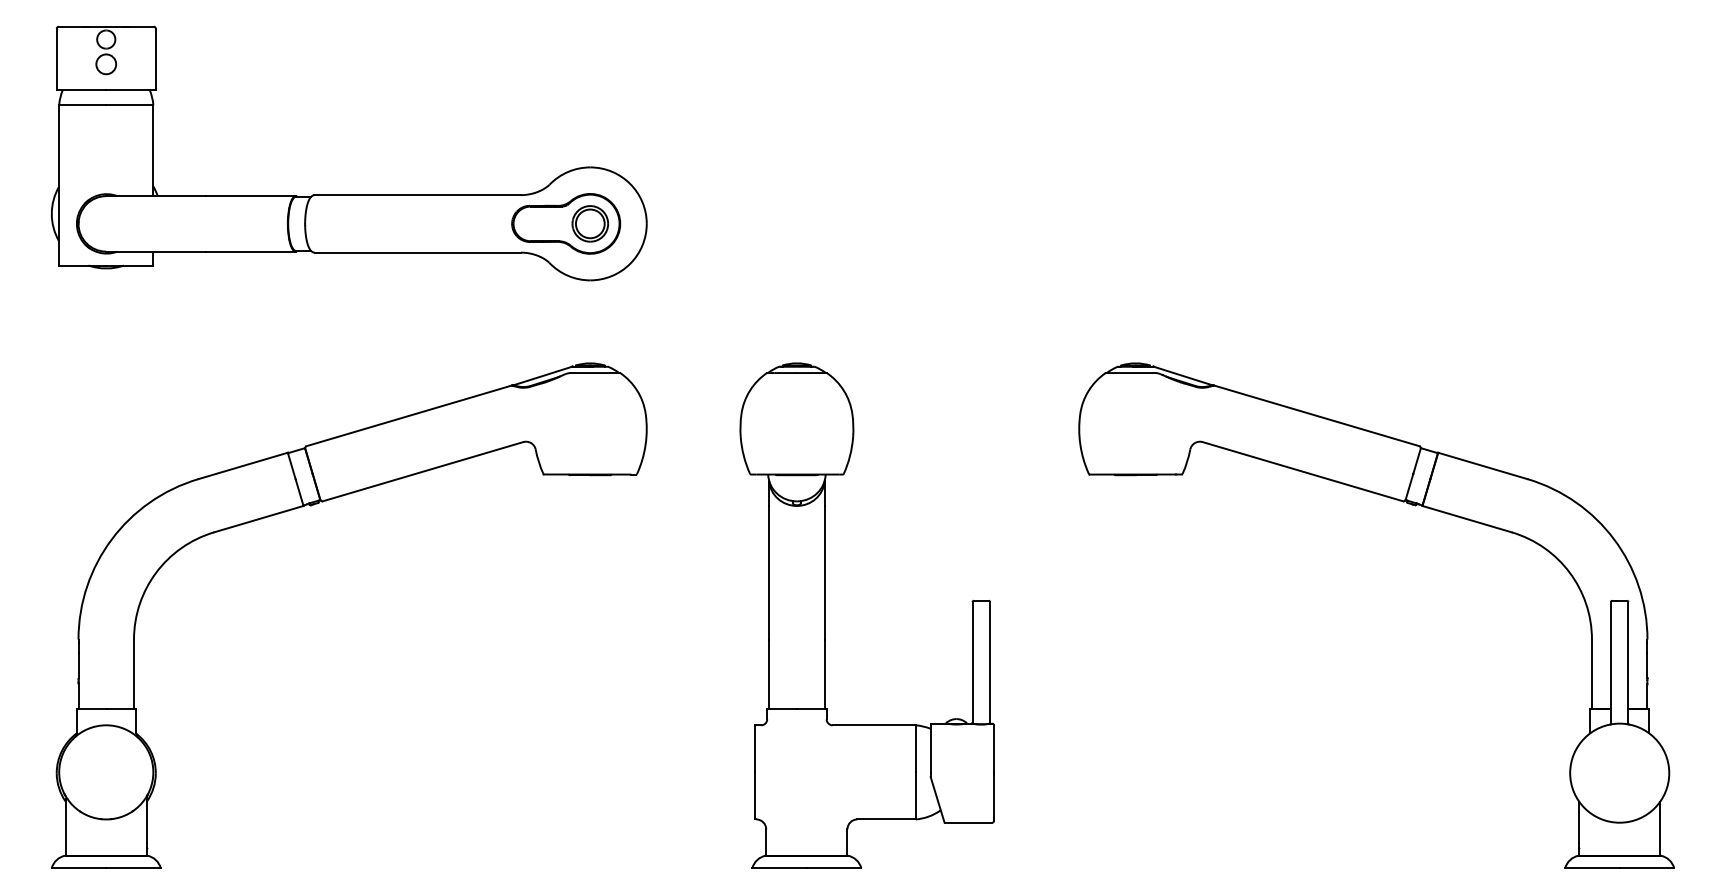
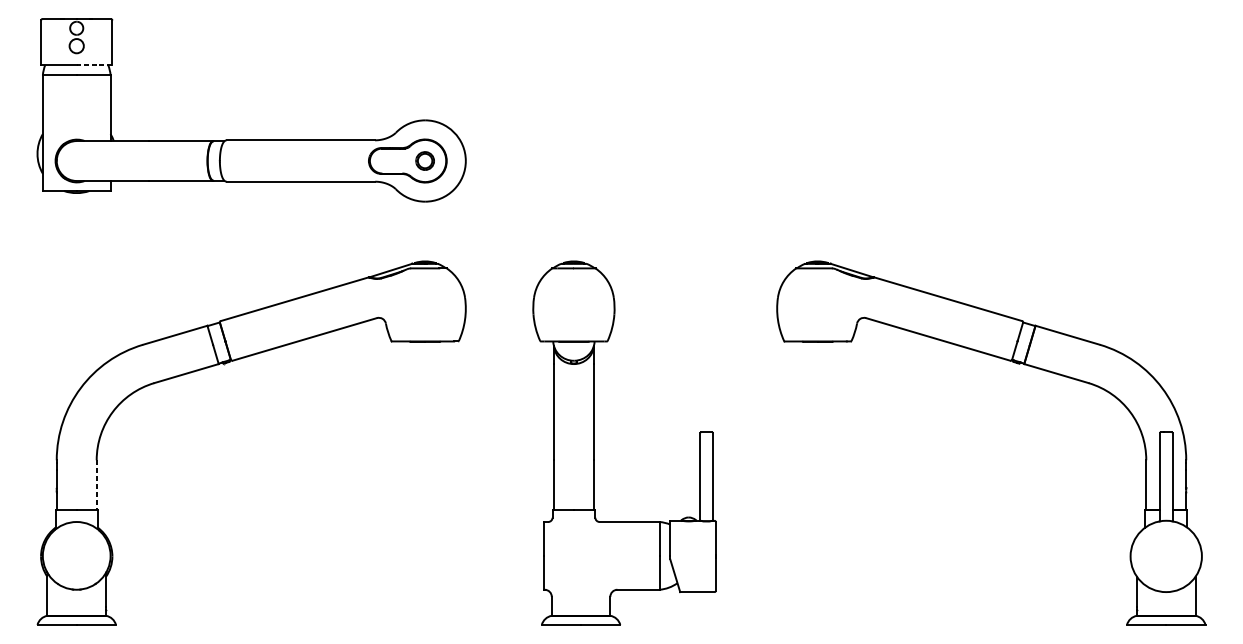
line: (131, 90) -> (94, 64), solid -> dashed
part: (589, 223) -> (424, 160), size x0.7
line: (134, 674) -> (97, 485), solid -> dashed

